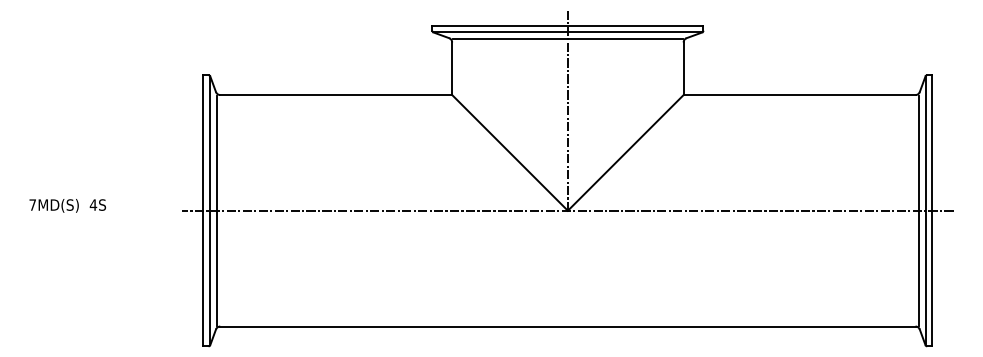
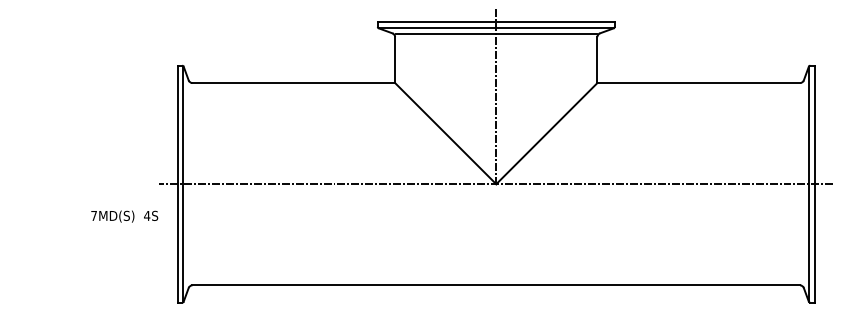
text: (67, 205) -> (124, 216), moved
line: (217, 210) -> (190, 183), removed
line: (918, 210) -> (802, 183), removed

